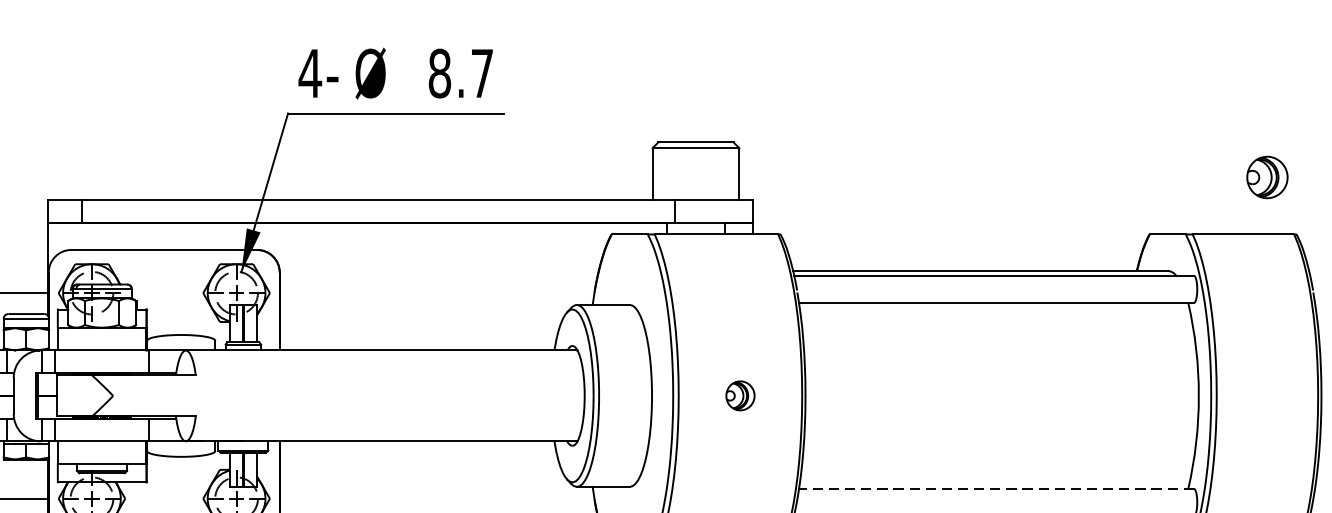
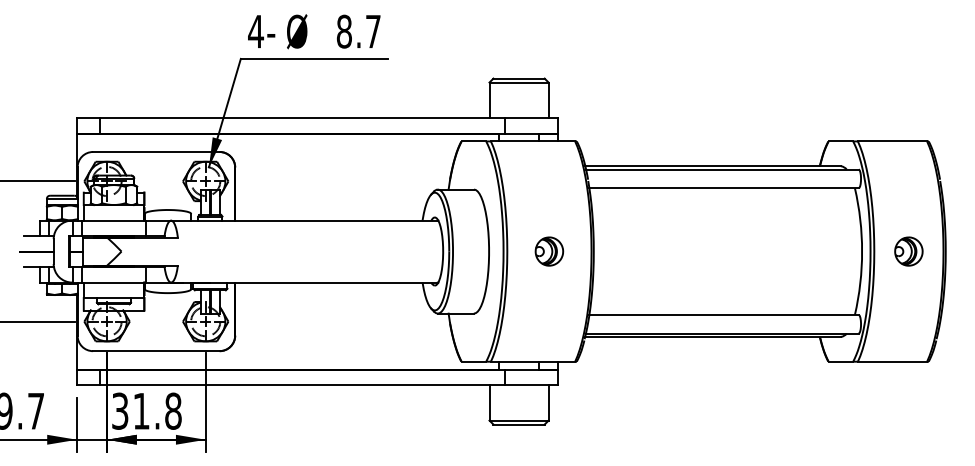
part: (1266, 177) -> (908, 251), moved
part: (740, 395) -> (549, 251), size x1.43
line: (997, 488) -> (724, 314), dashed -> solid

